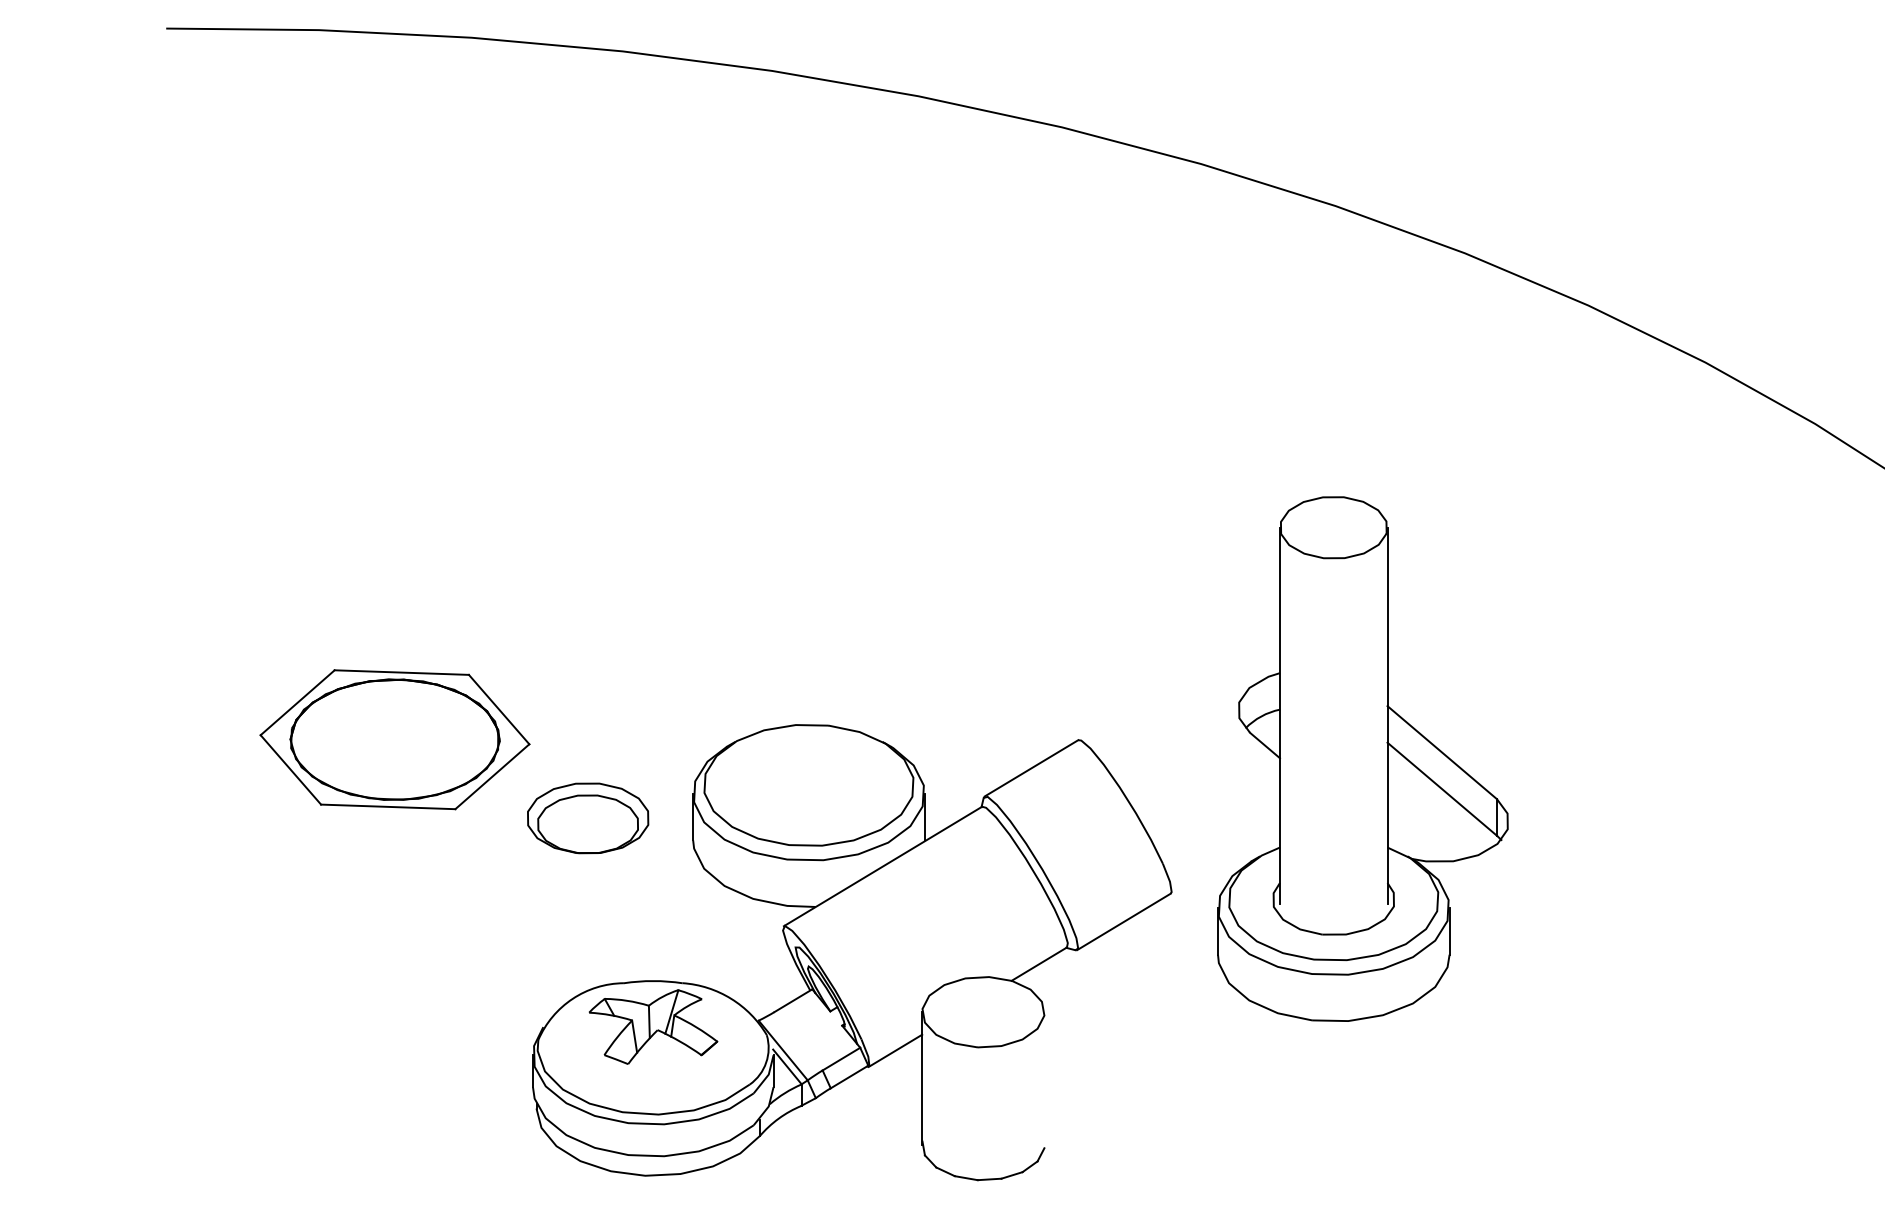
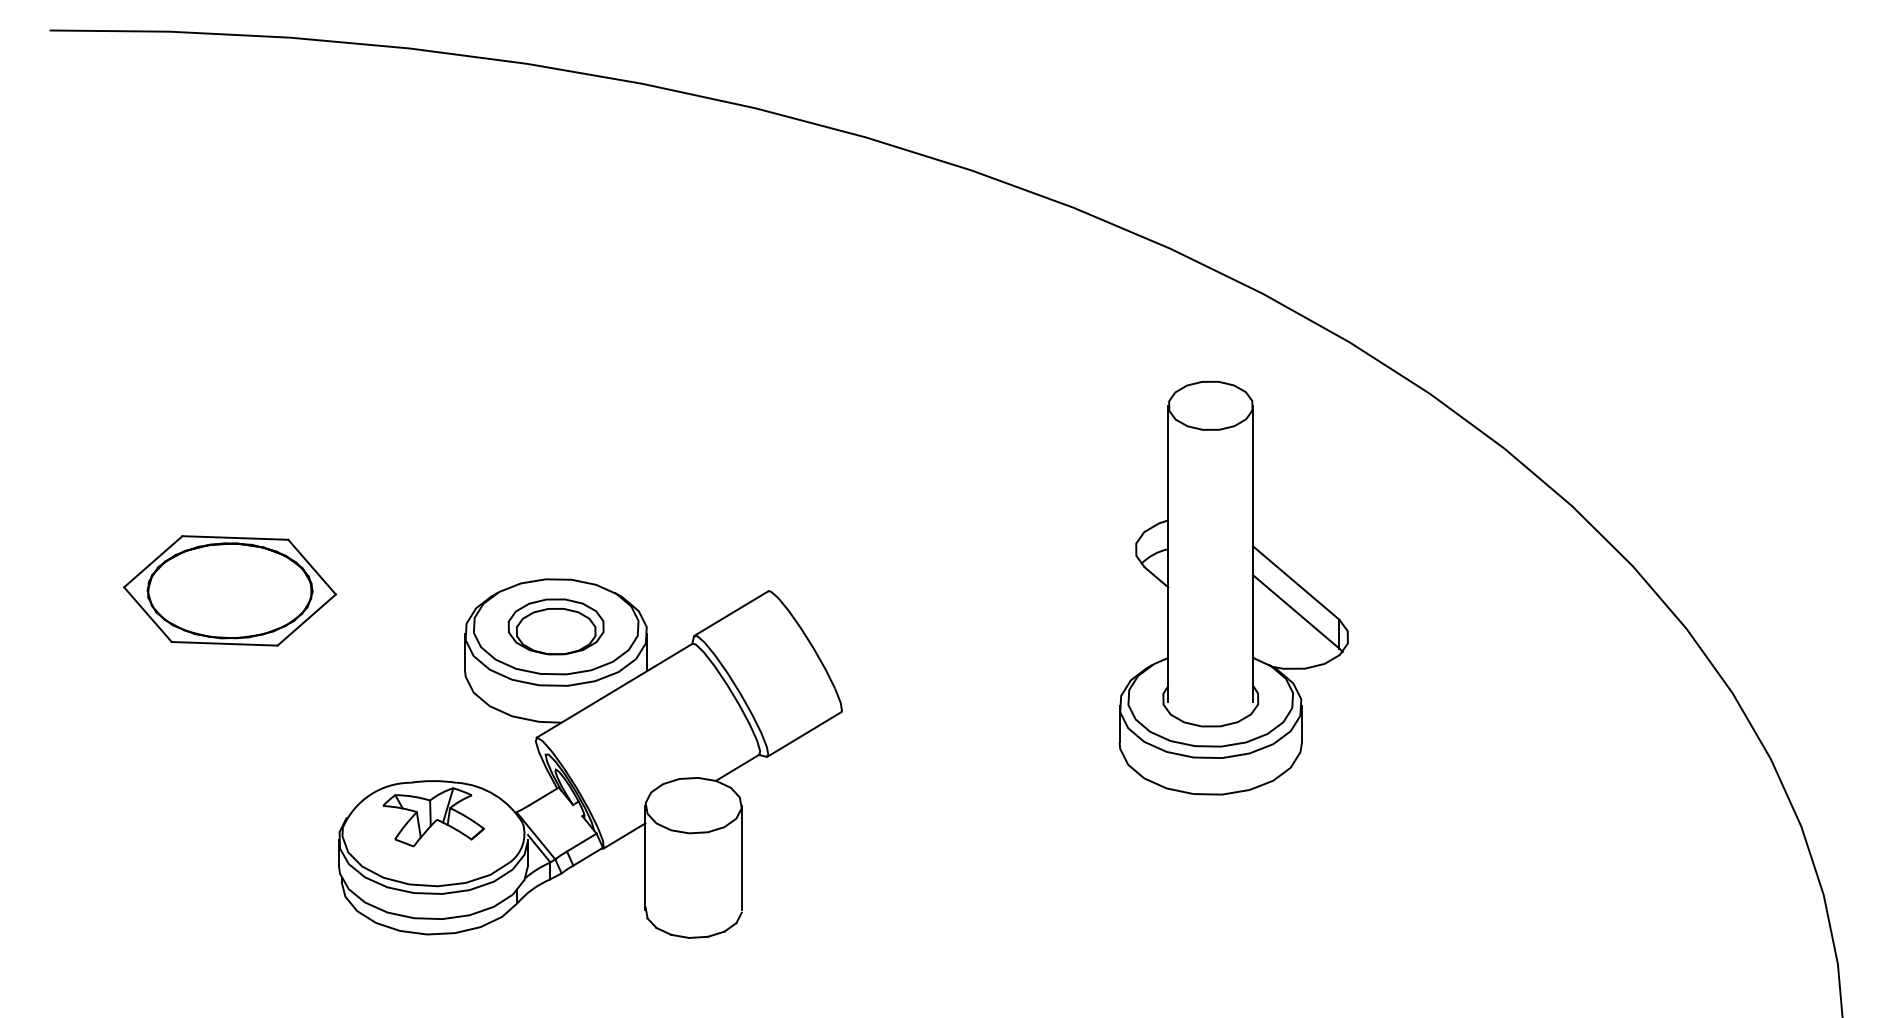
part: (1362, 758) -> (1233, 587), moved
part: (587, 817) -> (555, 626), moved
line: (1044, 1078) -> (741, 857), added

